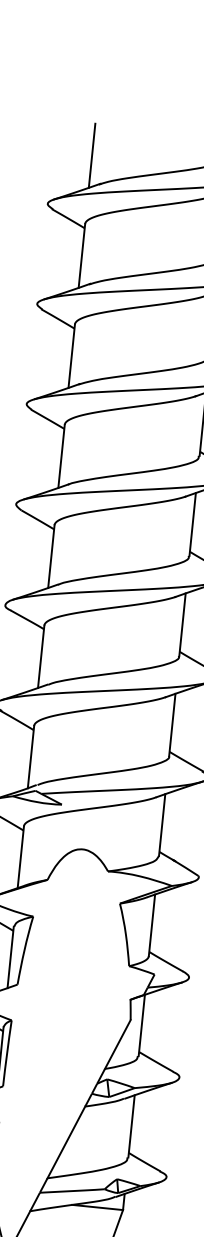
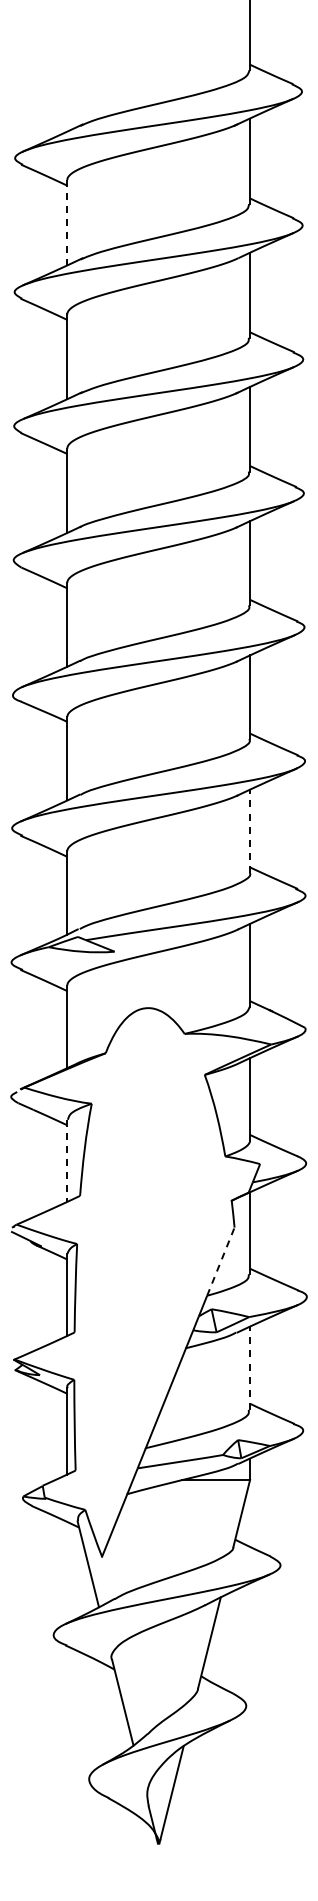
line: (92, 155) -> (67, 88), removed
line: (82, 255) -> (67, 222), solid -> dashed
line: (172, 725) -> (250, 831), solid -> dashed
line: (10, 957) -> (67, 1161), solid -> dashed
line: (117, 1044) -> (220, 1261), solid -> dashed
line: (131, 1126) -> (250, 1368), solid -> dashed

